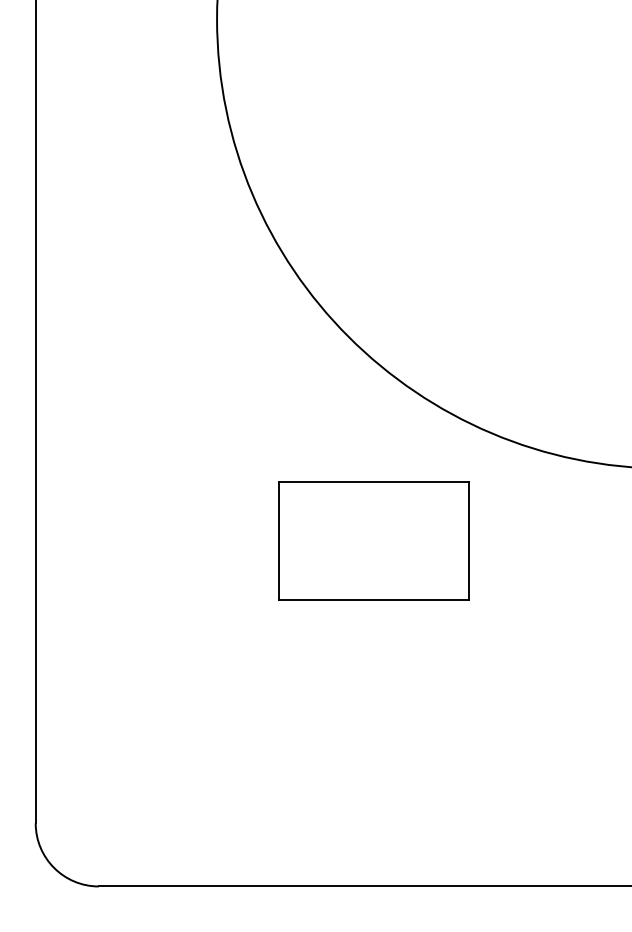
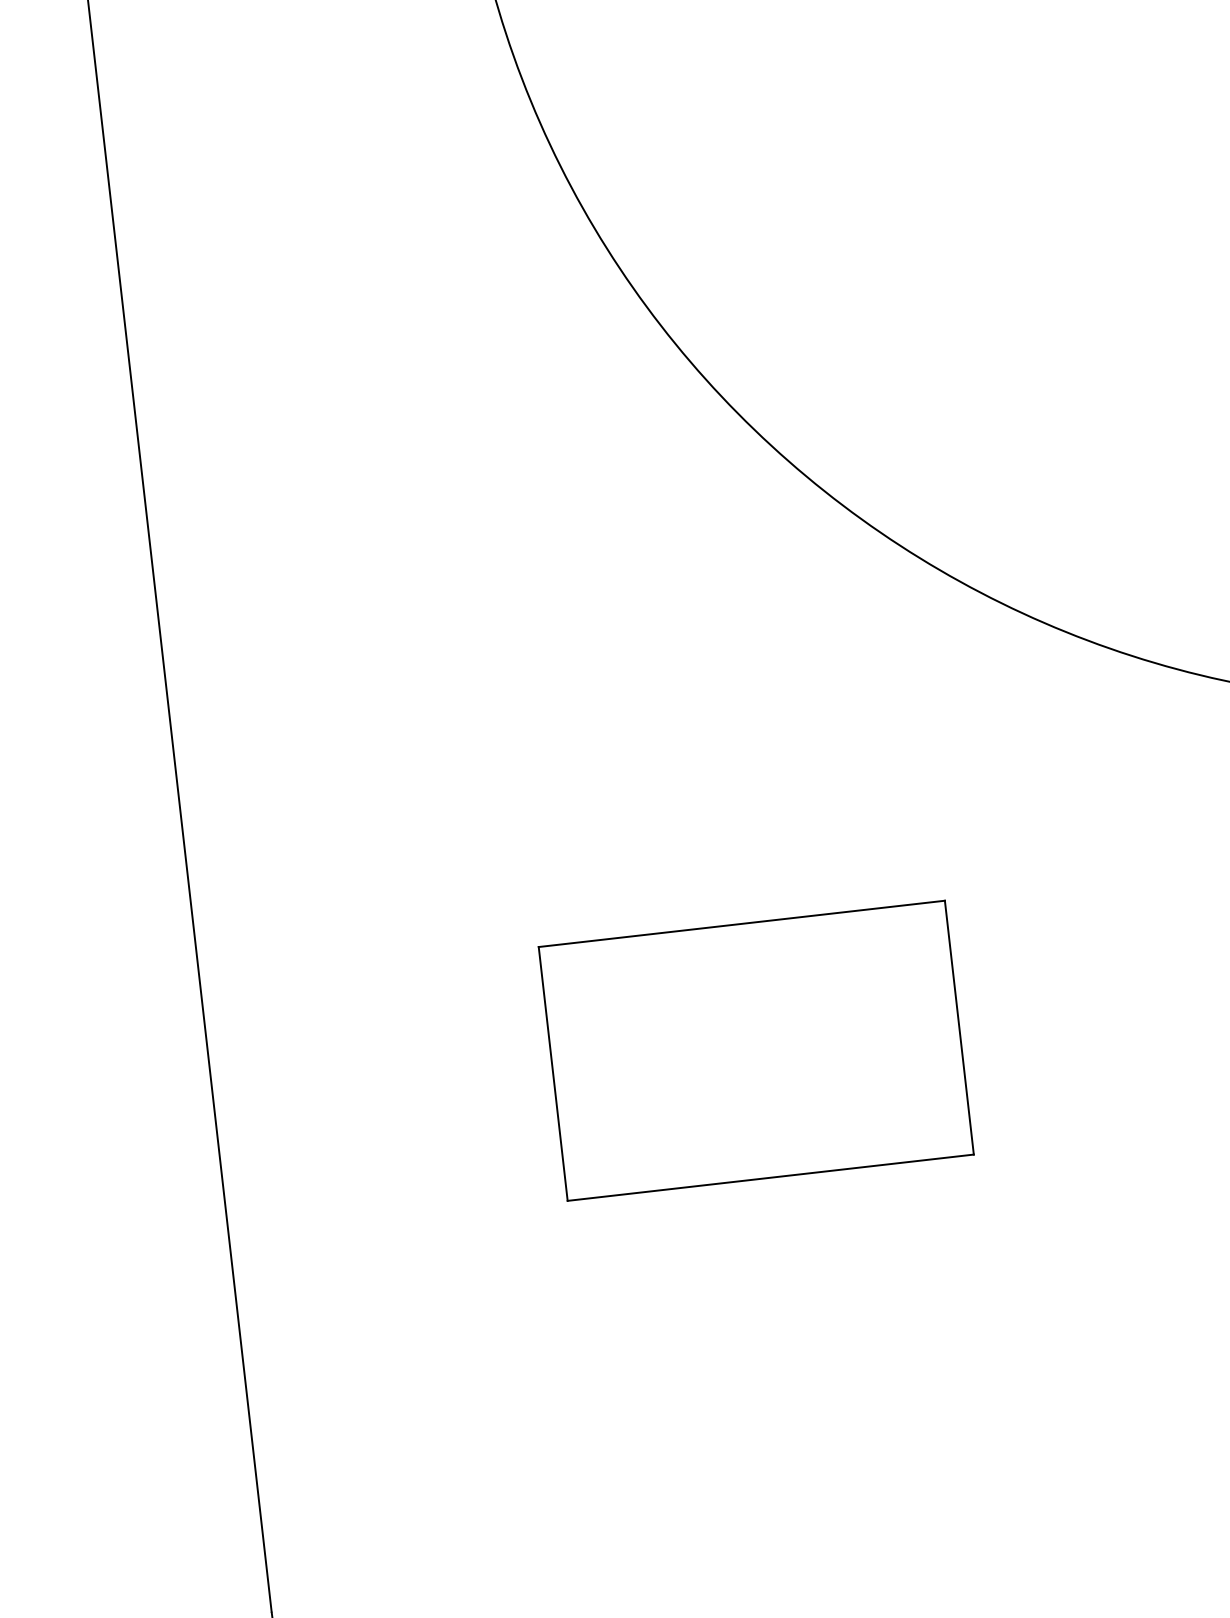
part: (373, 540) -> (755, 1050), moved

